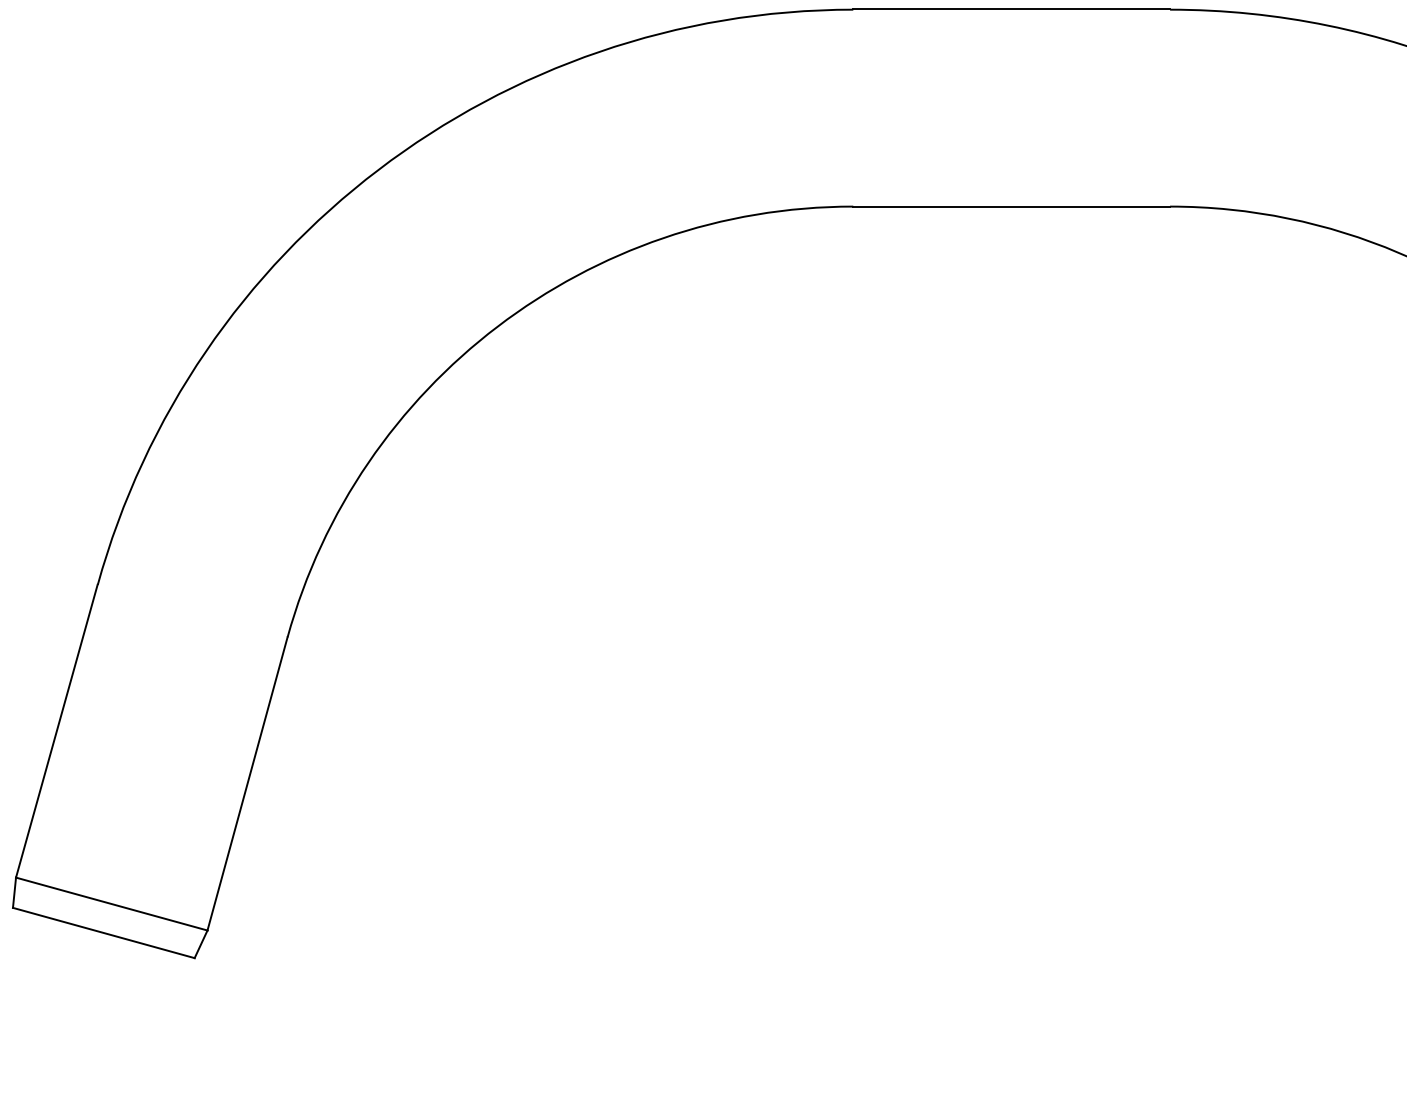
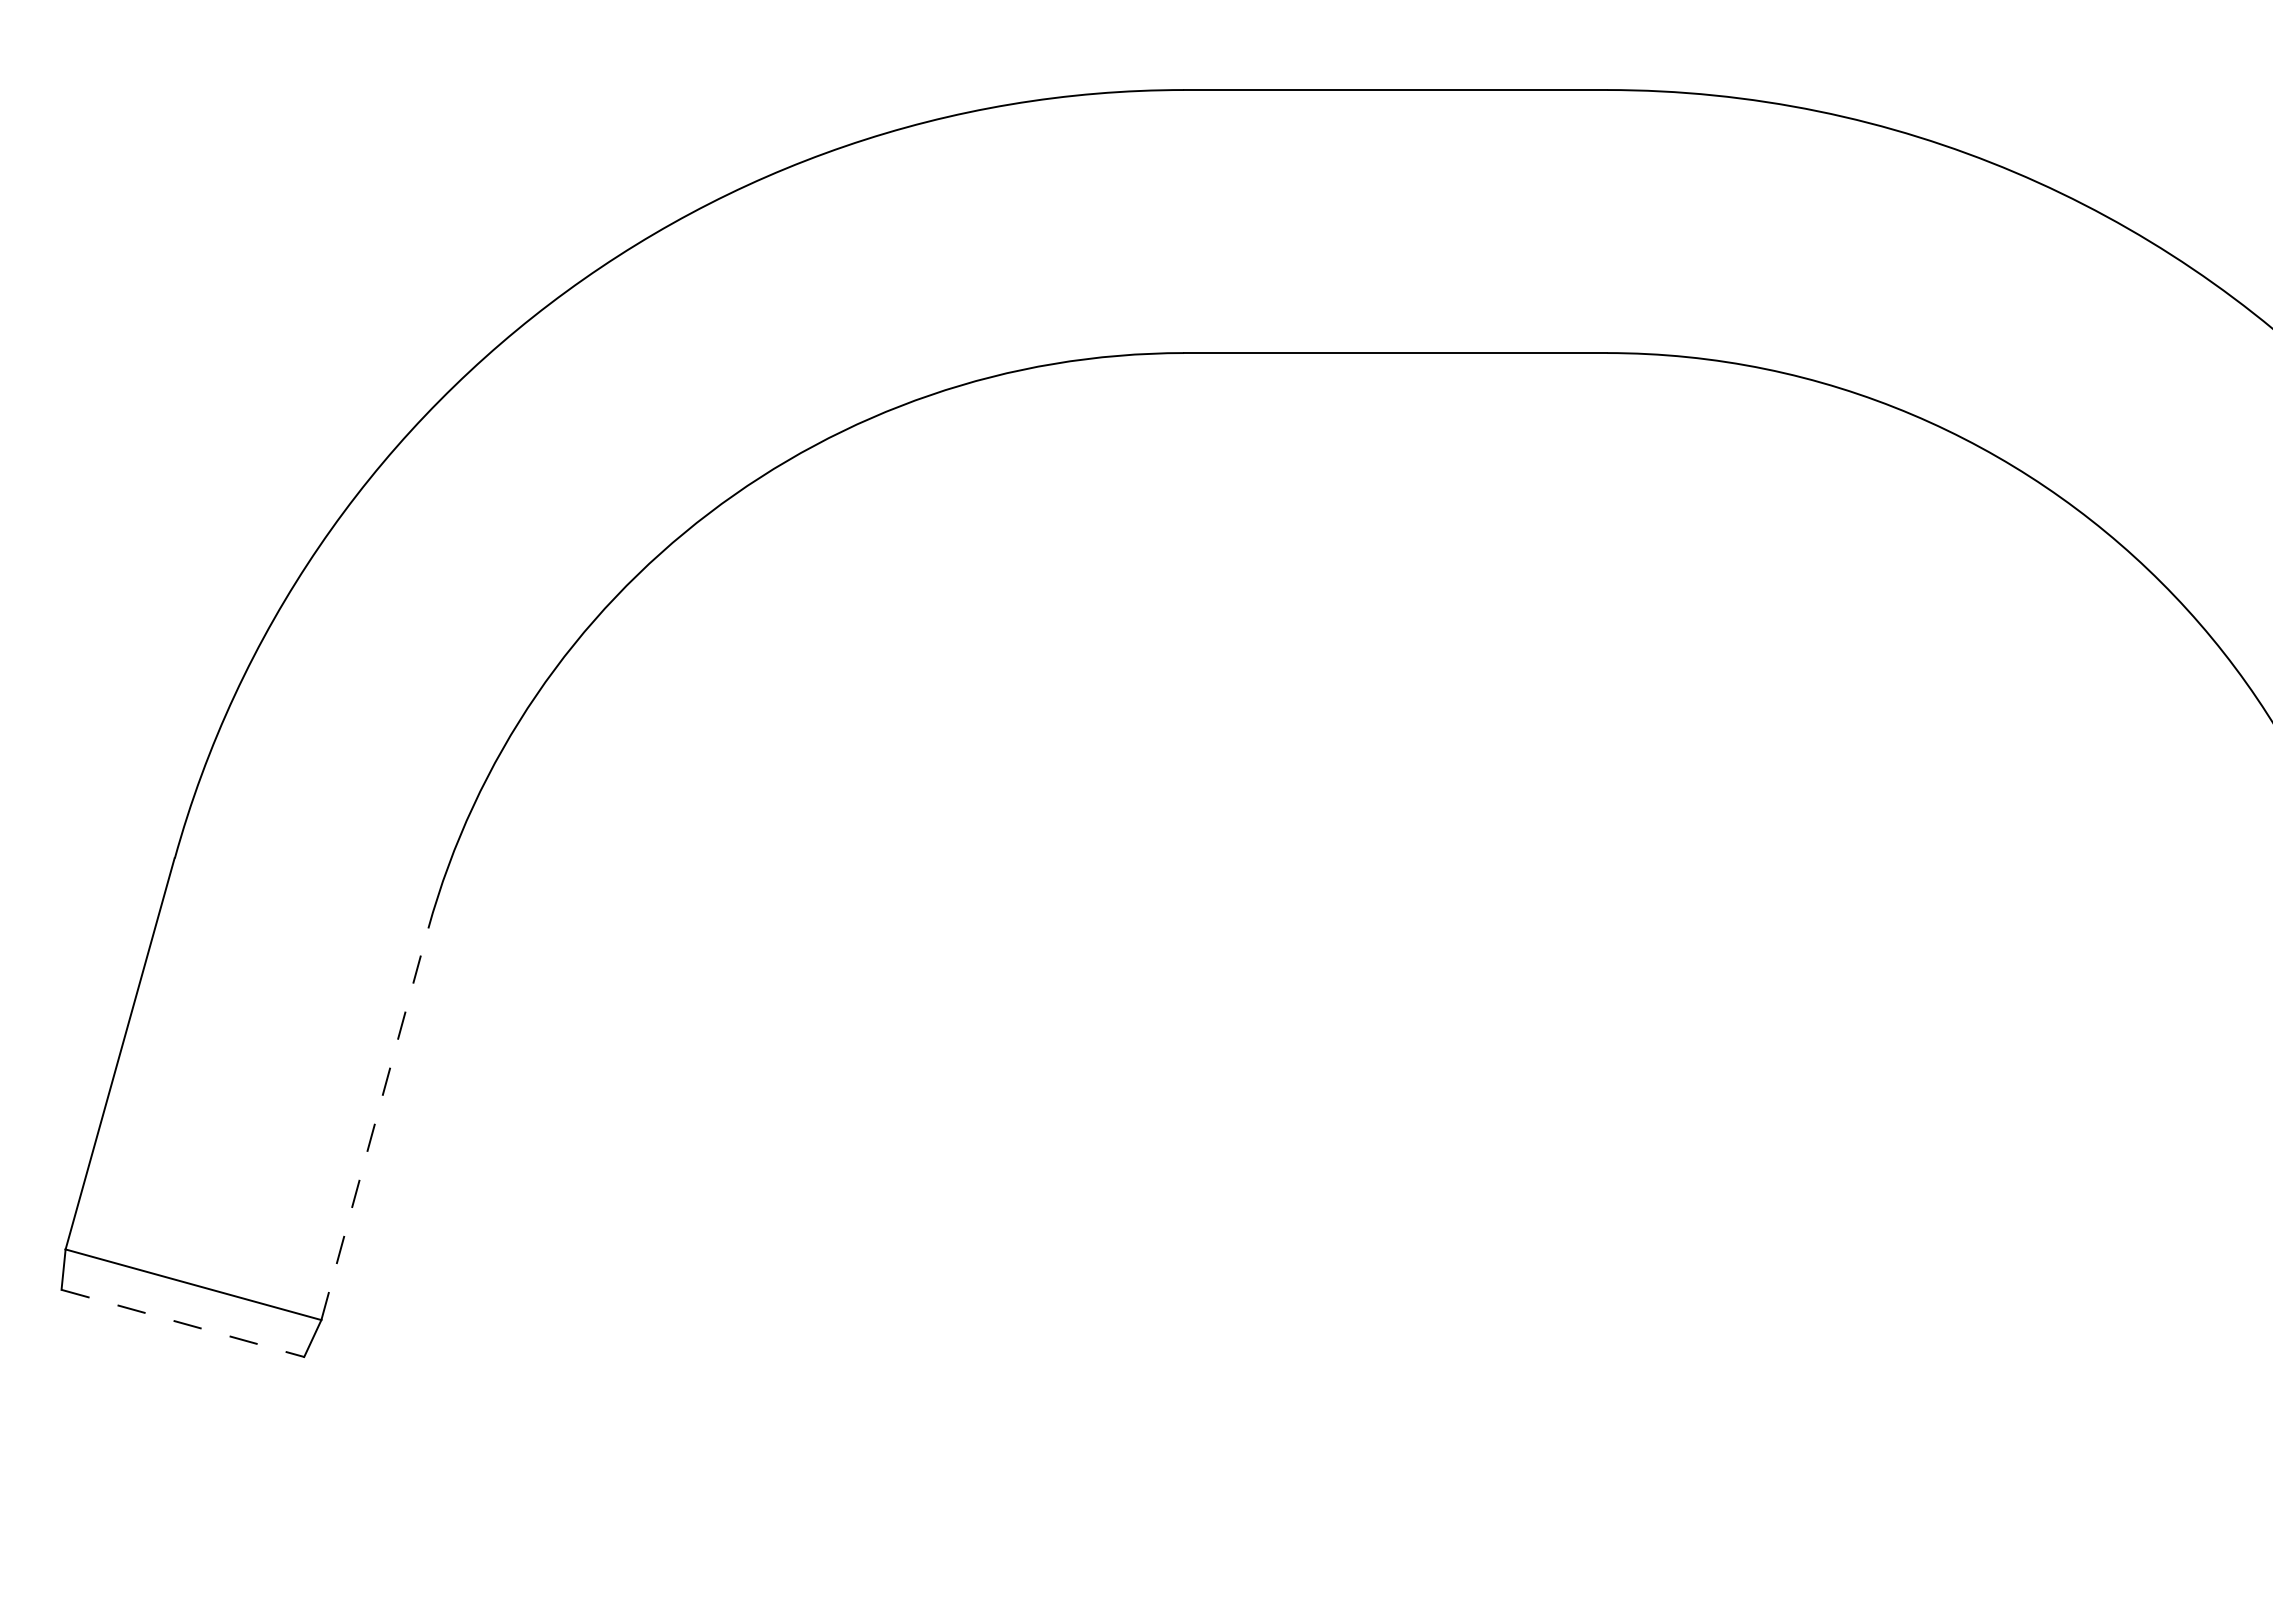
line: (248, 783) -> (375, 1123), solid -> dashed
line: (103, 933) -> (182, 1323), solid -> dashed

